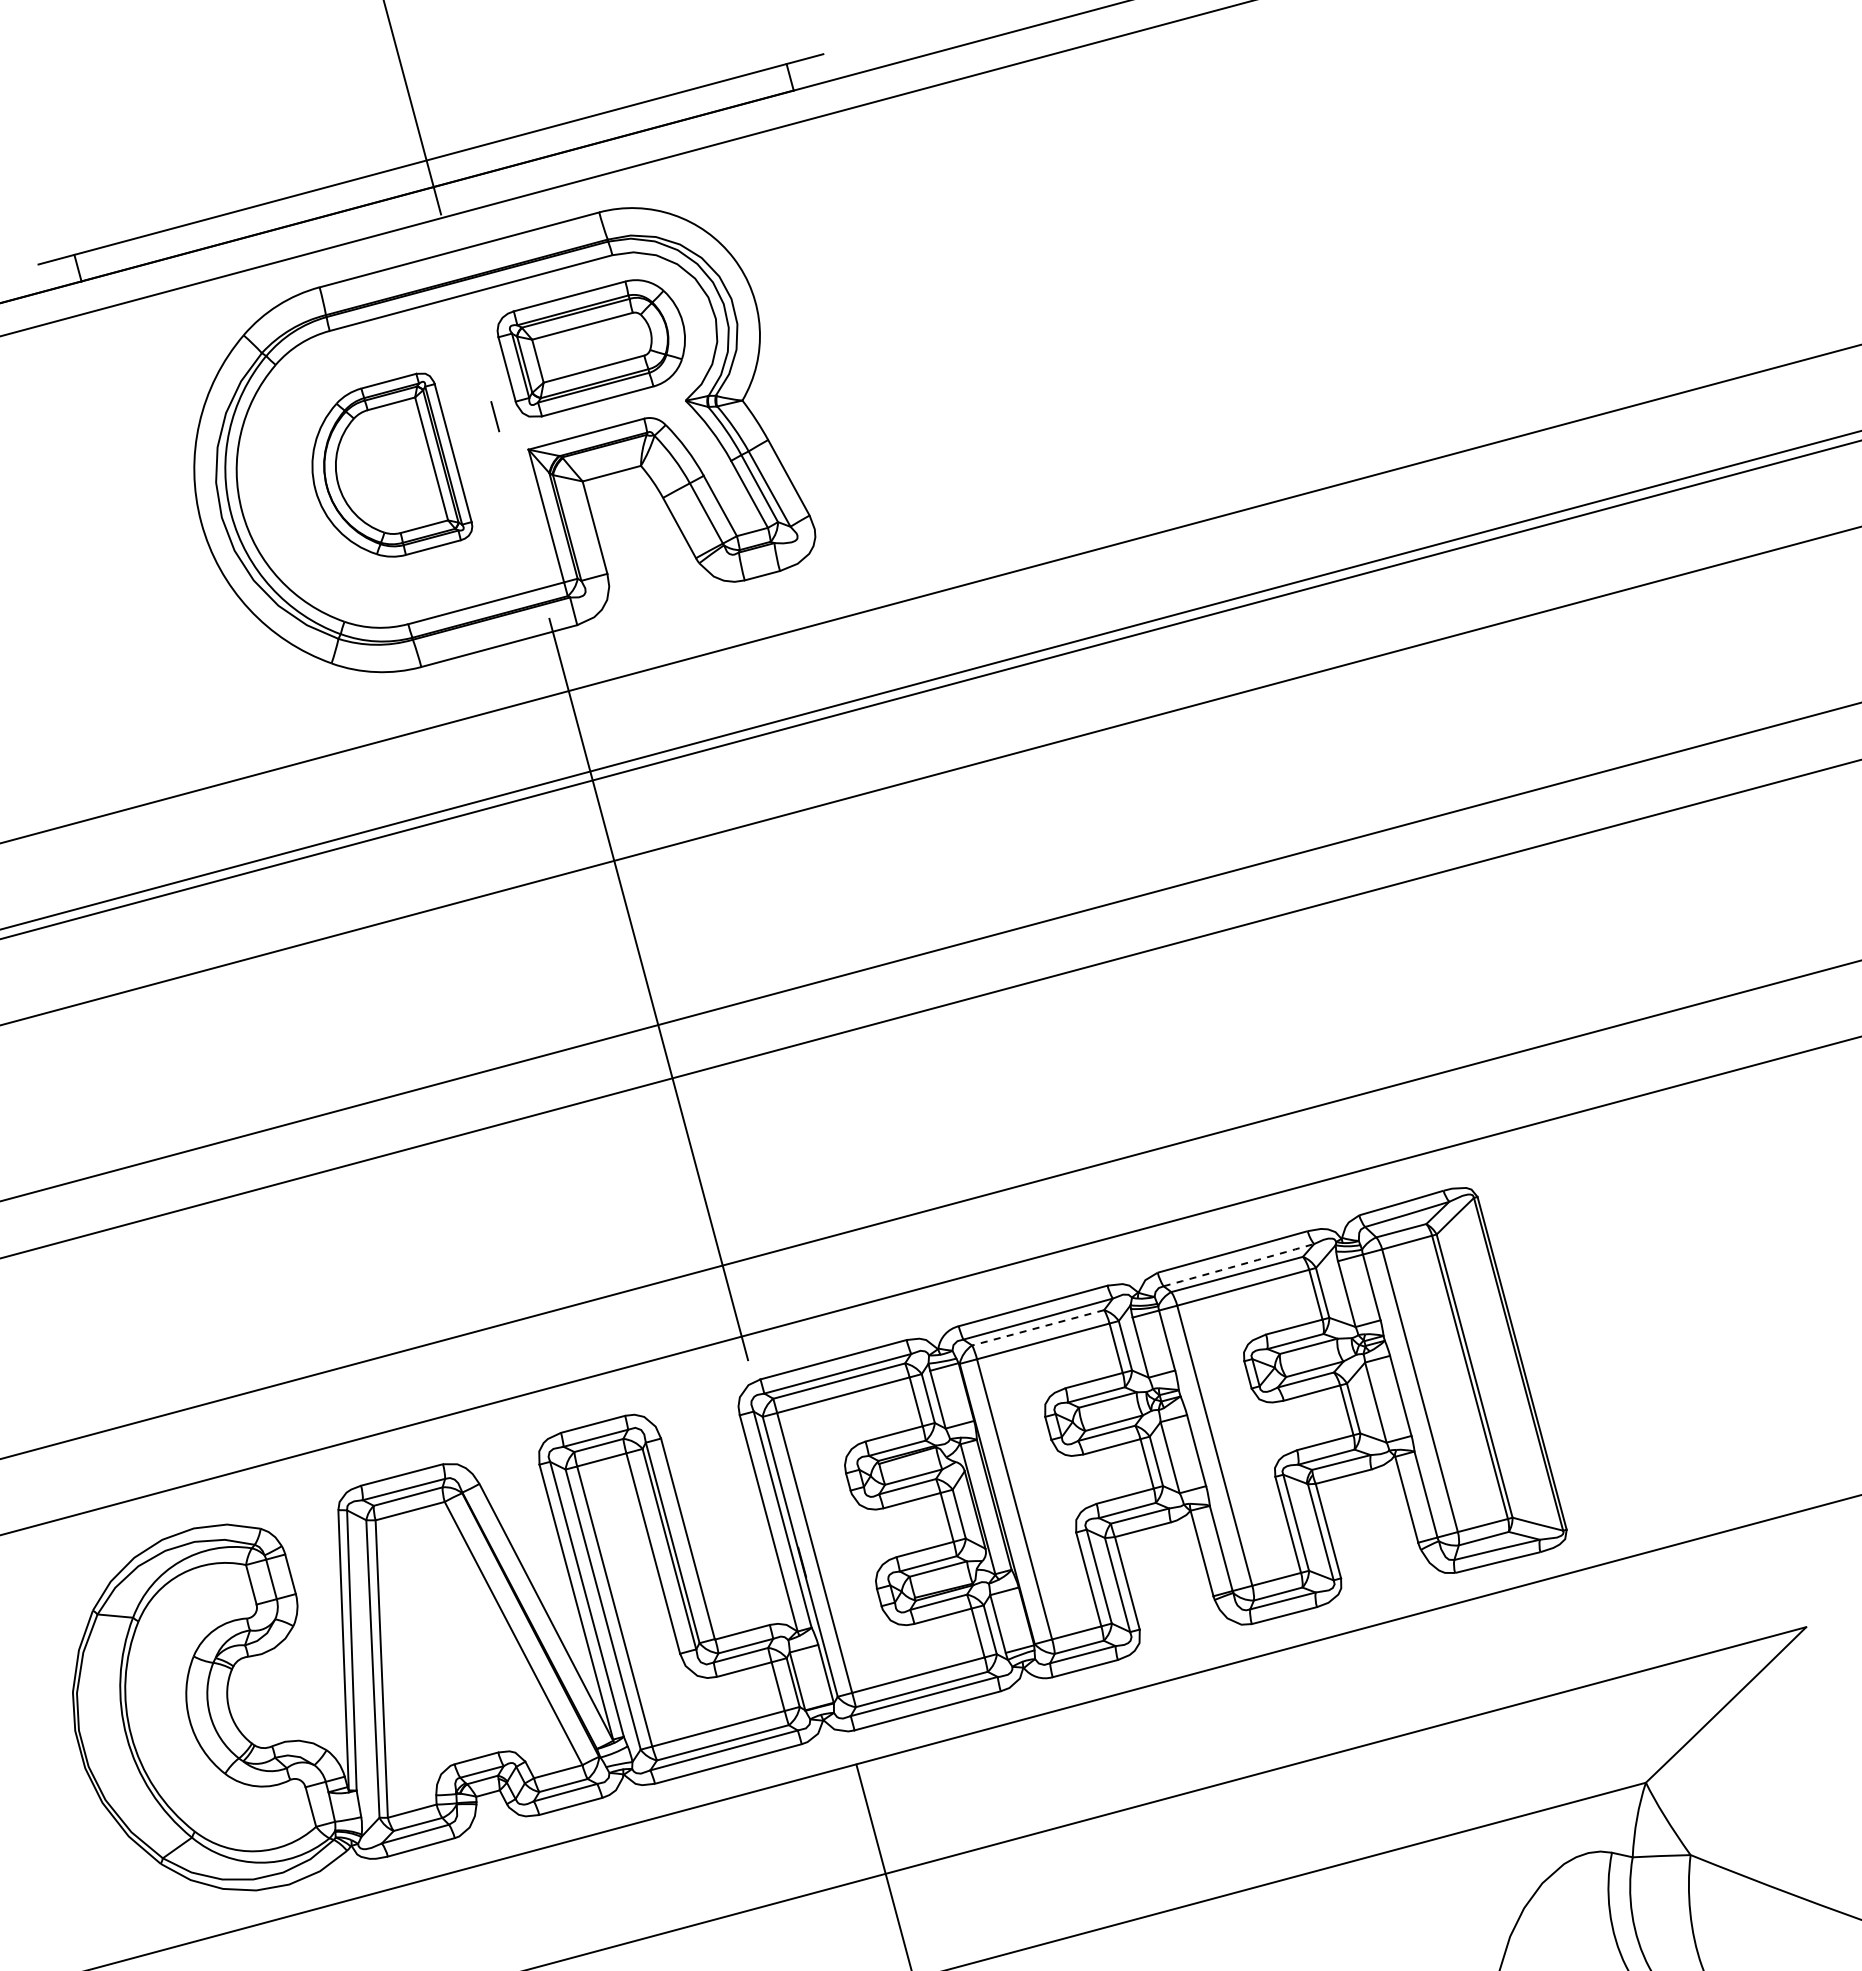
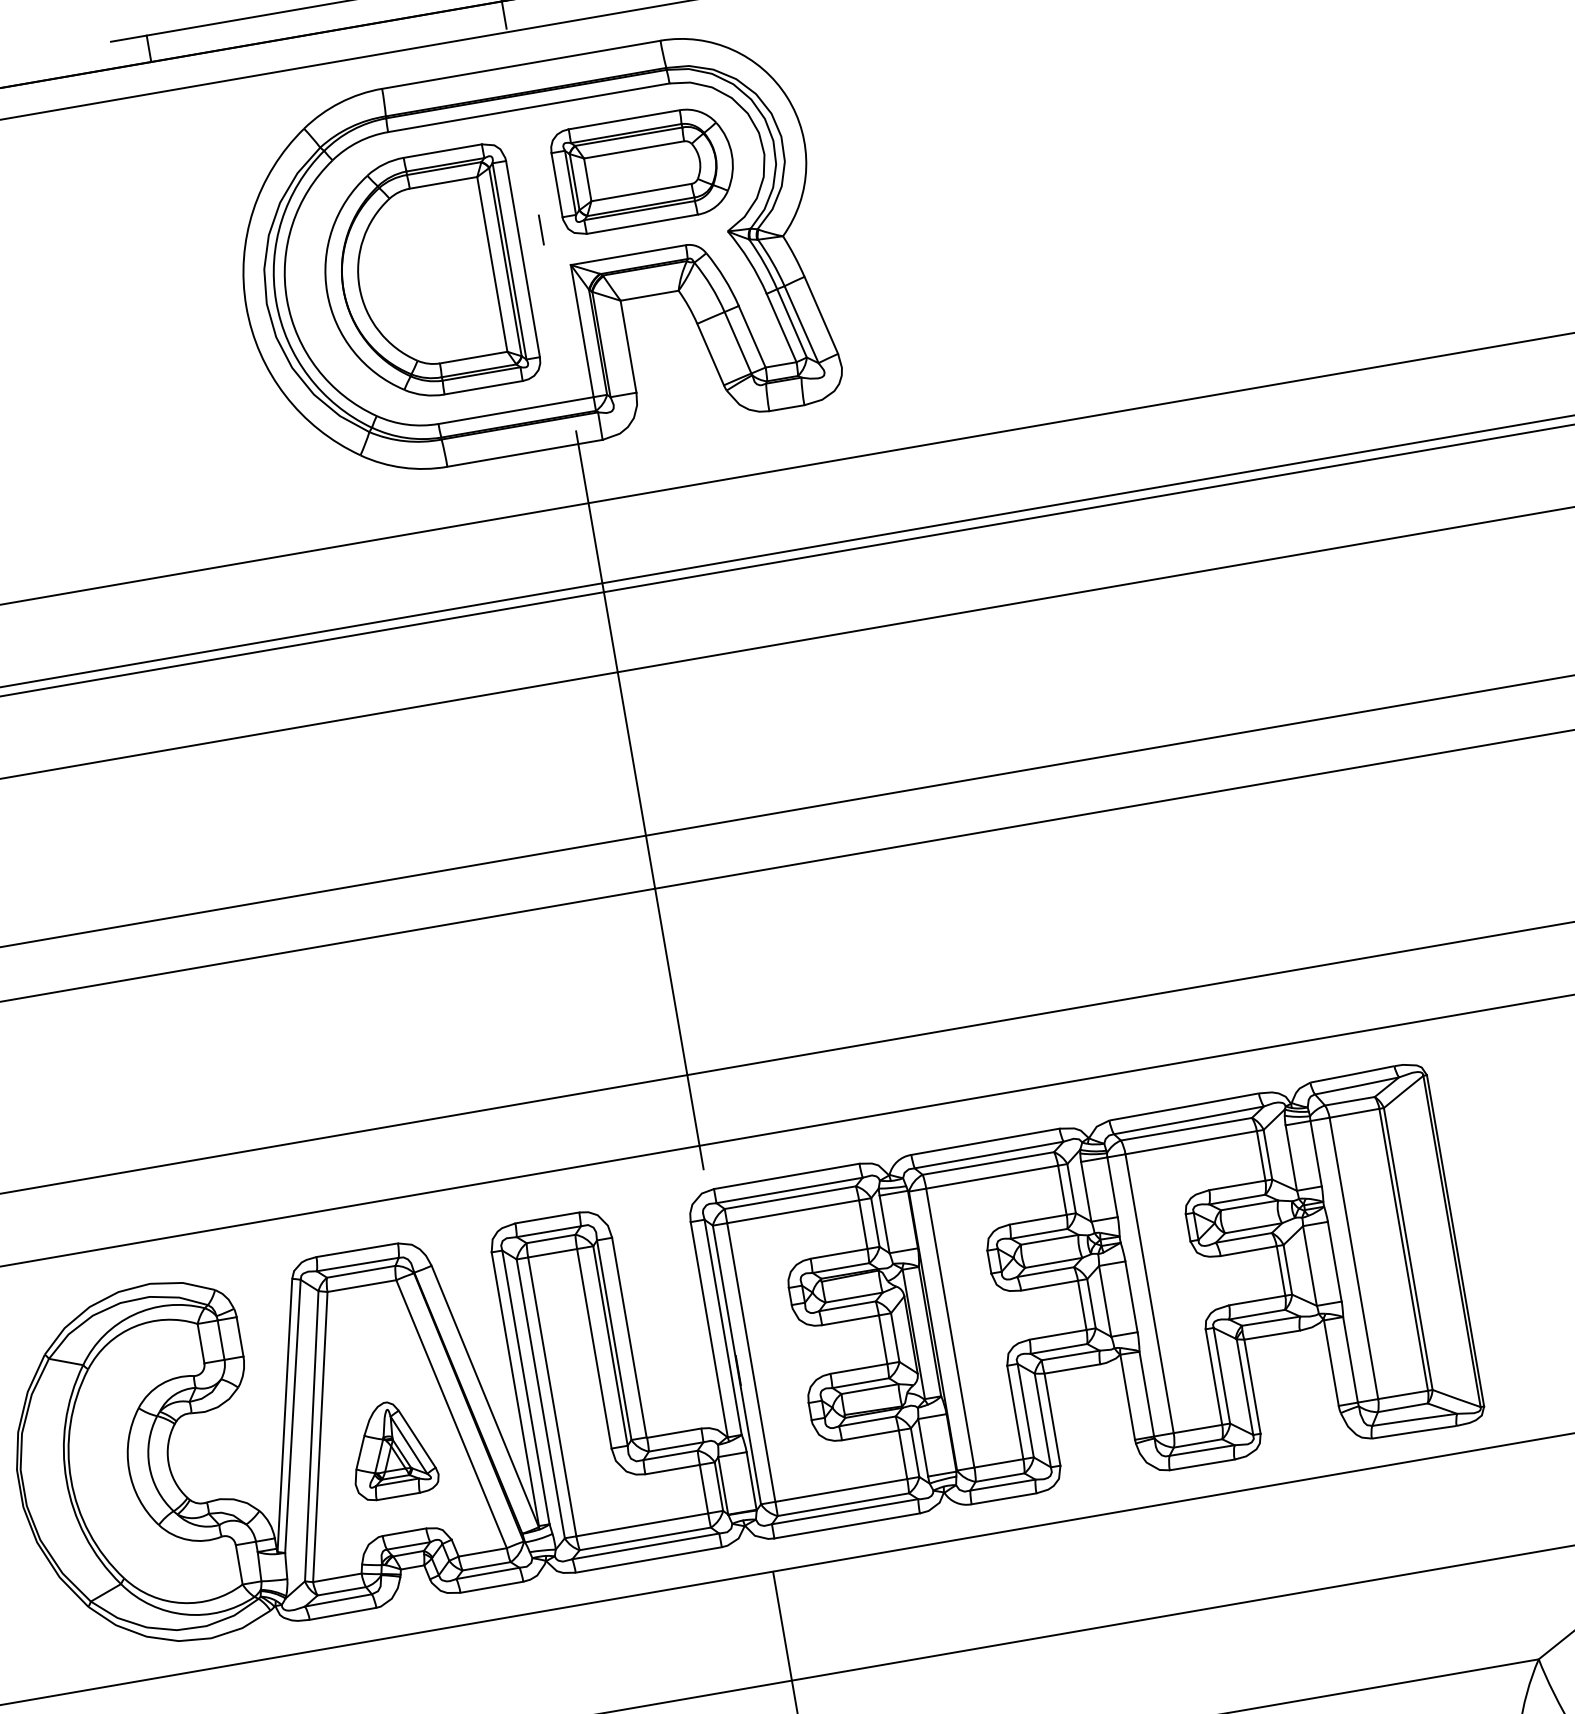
part: (392, 464) -> (437, 267), size x1.43
arc: (1238, 1265) -> (1188, 1120), dashed -> solid
line: (1037, 1327) -> (987, 1163), dashed -> solid
part: (463, 1677) -> (399, 1452), added

